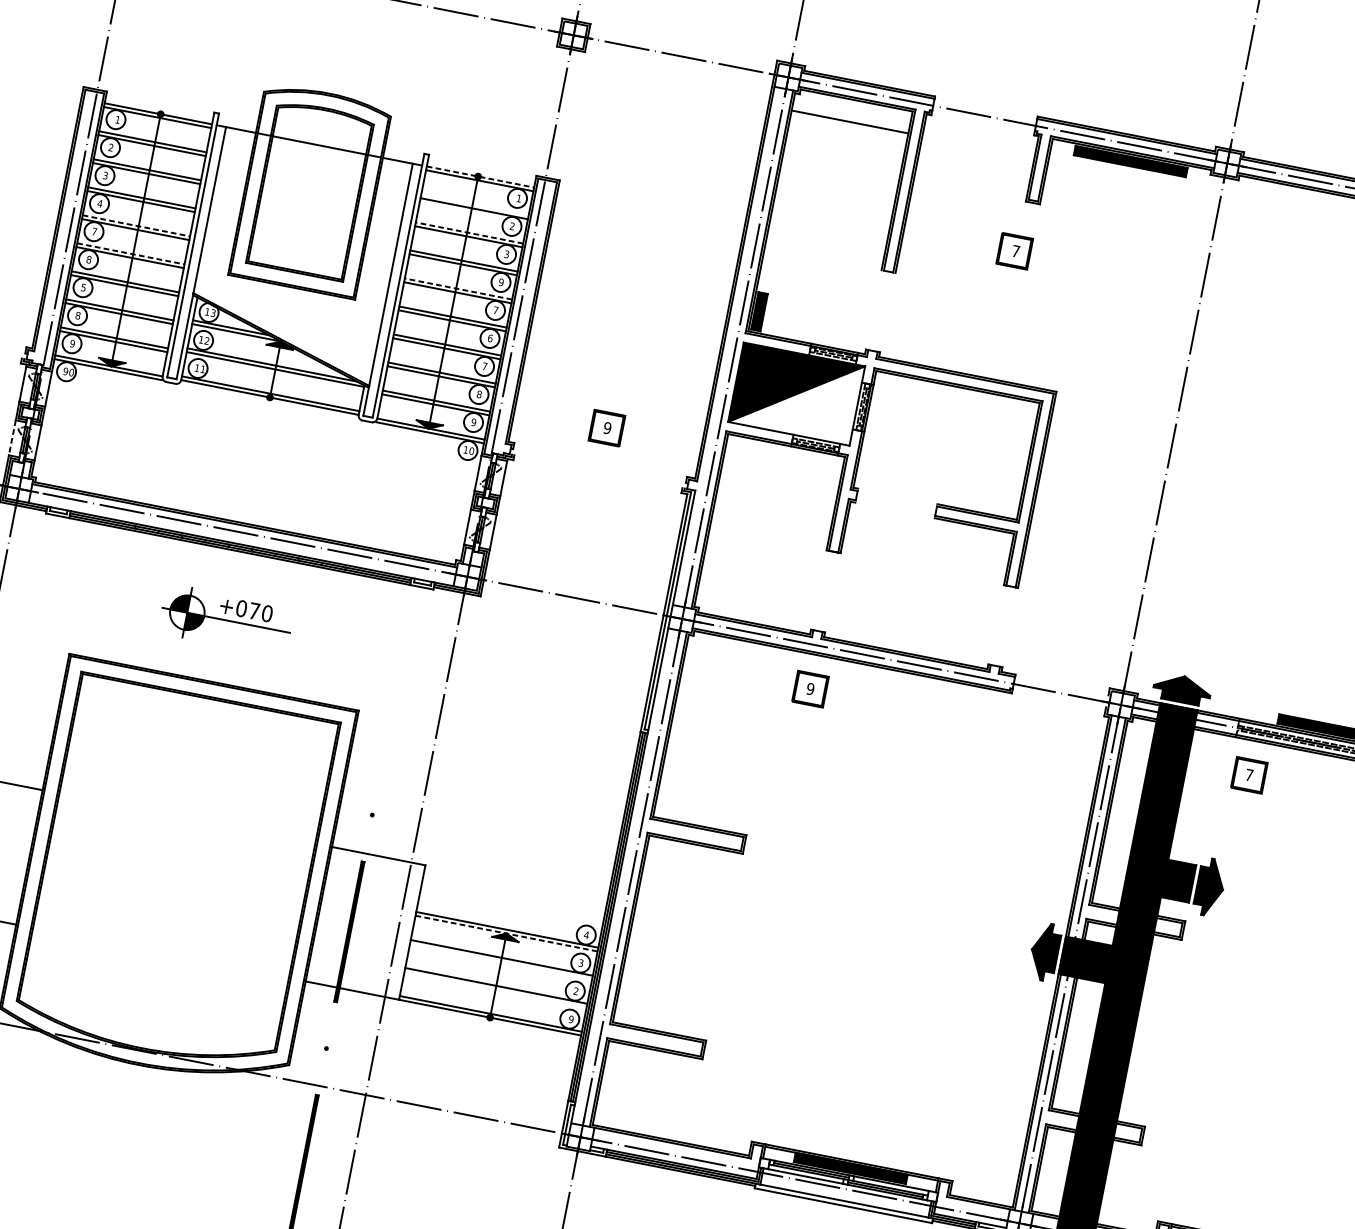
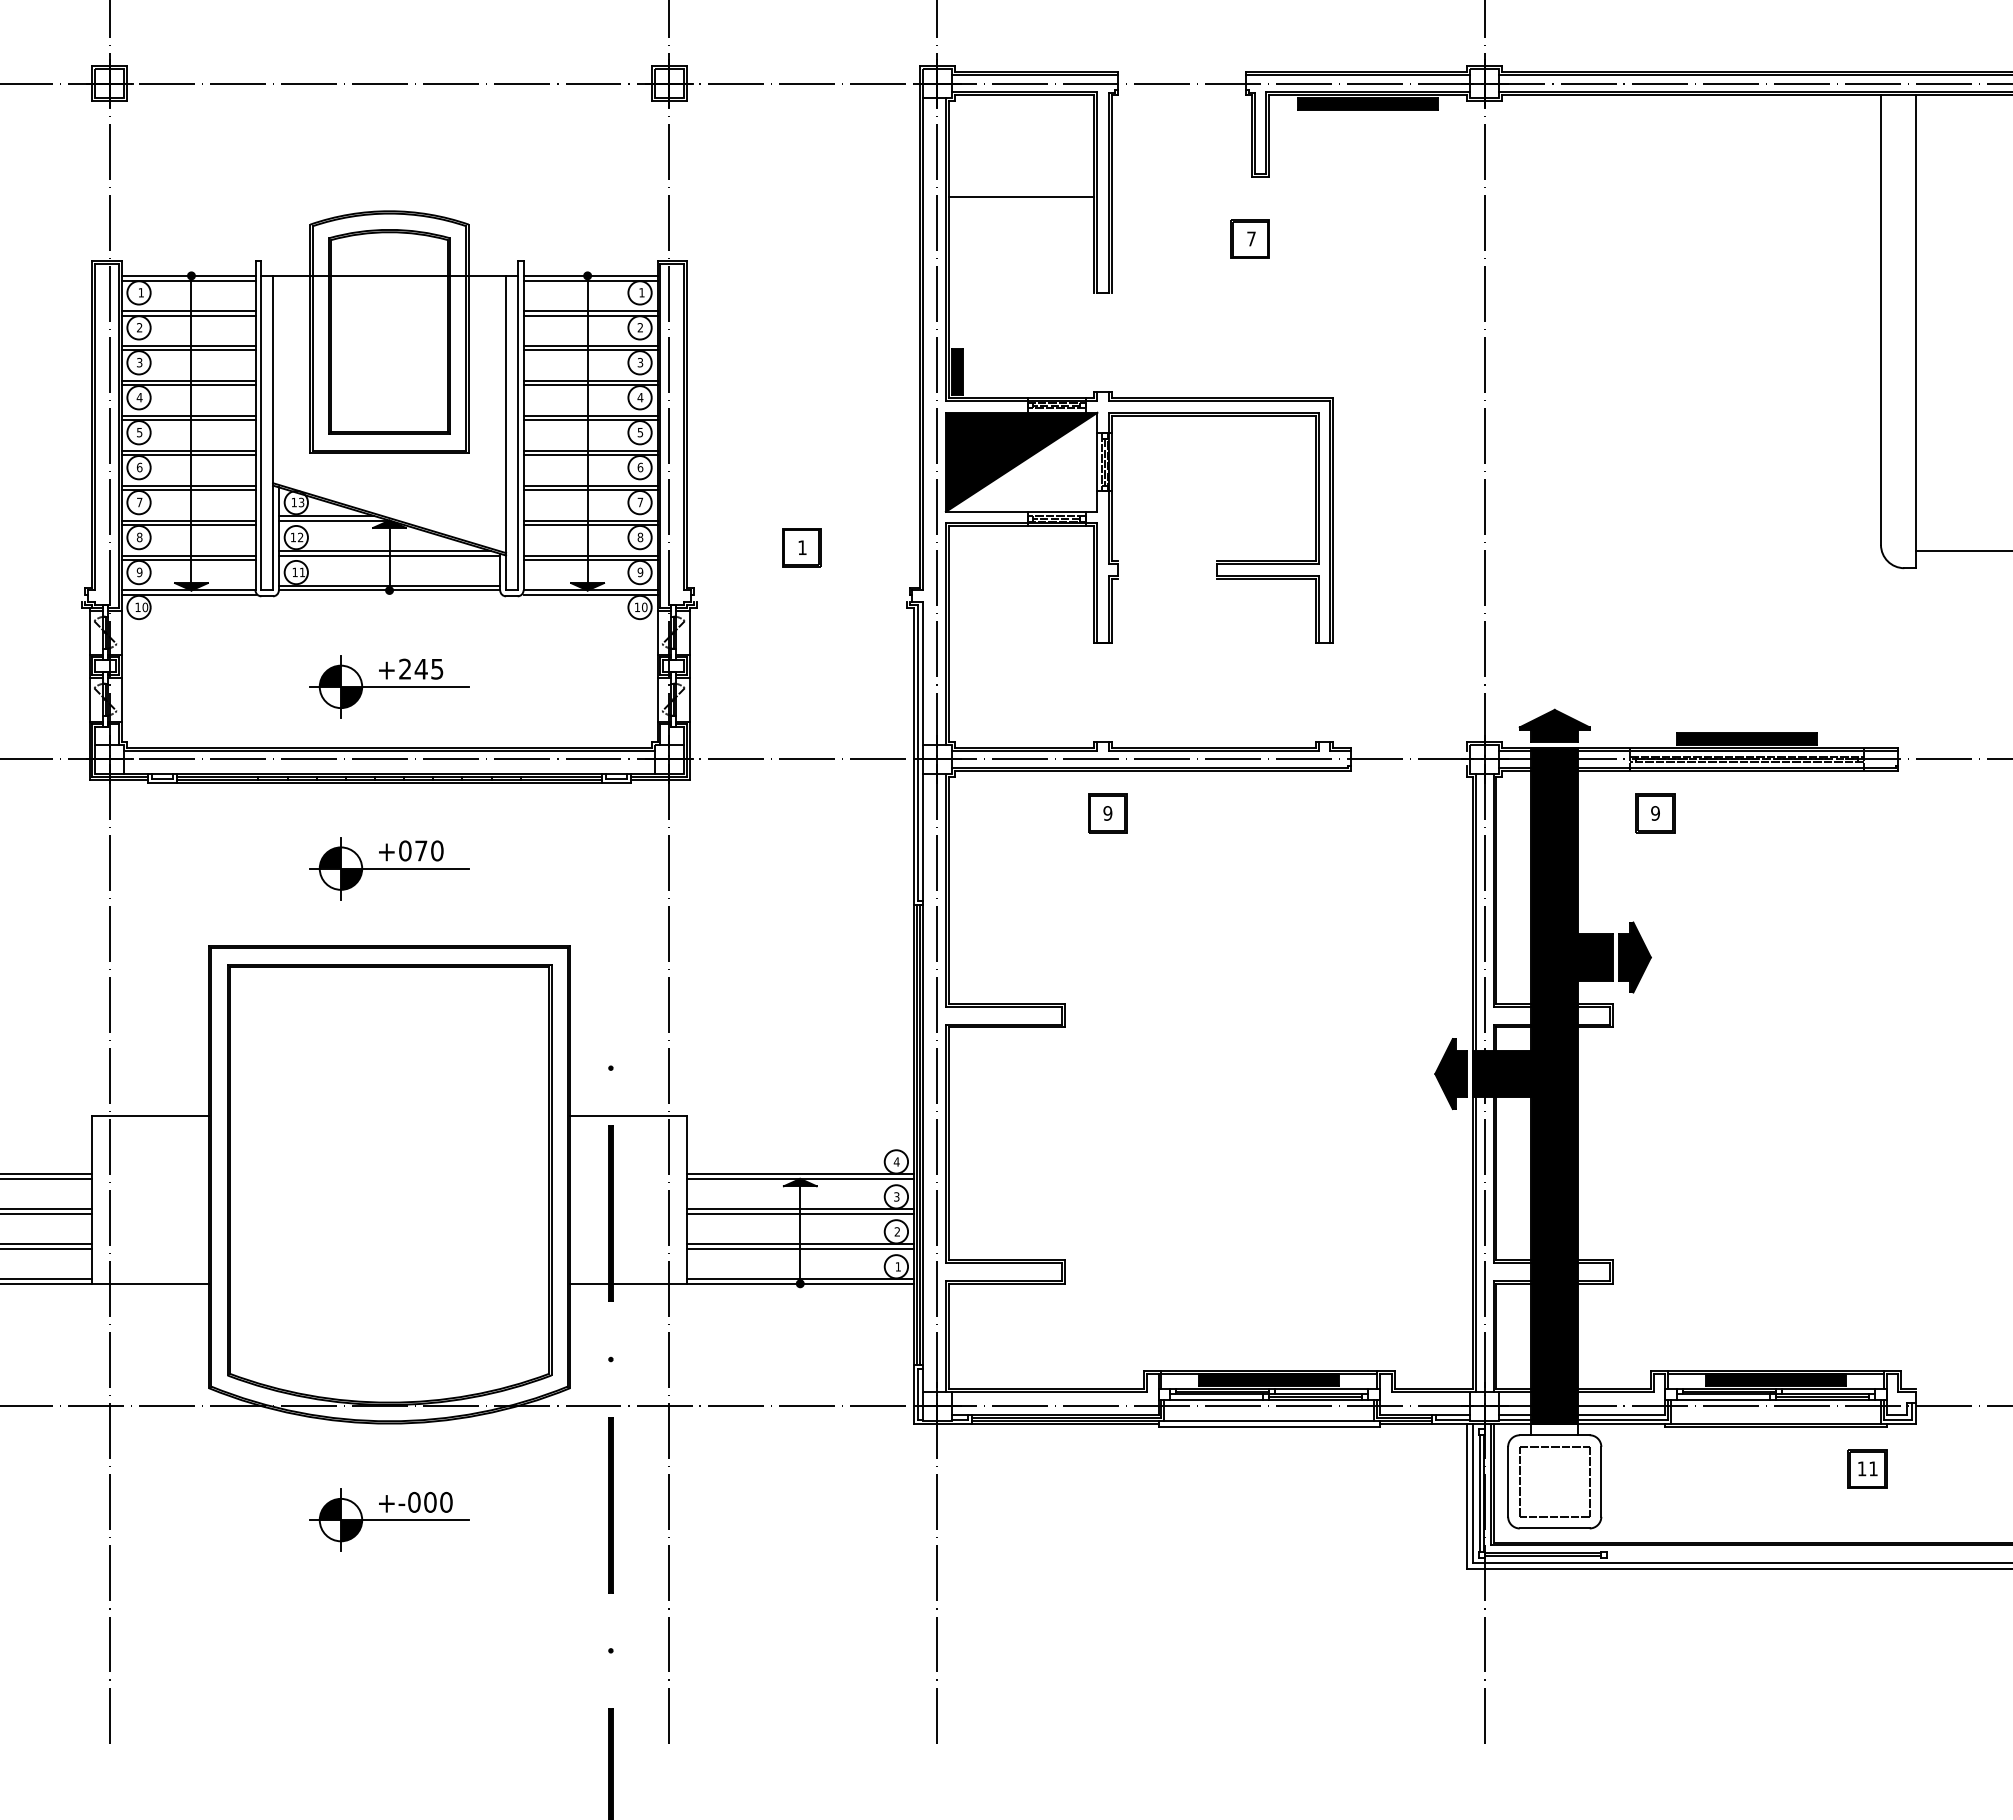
line: (849, 121) -> (1021, 196), moved
line: (480, 176) -> (590, 275), dashed -> solid
line: (475, 204) -> (590, 310), added
line: (136, 225) -> (188, 415), dashed -> solid
text: (94, 231) -> (139, 432), 7 -> 5
line: (469, 232) -> (590, 345), dashed -> solid
line: (130, 253) -> (188, 450), dashed -> solid
text: (88, 259) -> (139, 467), 8 -> 6
text: (501, 282) -> (640, 397), 9 -> 4
text: (83, 287) -> (139, 502), 5 -> 7
line: (458, 288) -> (590, 415), dashed -> solid
text: (495, 310) -> (640, 432), 7 -> 5
text: (65, 371) -> (137, 607), 90 -> 10
text: (607, 427) -> (802, 547), 9 -> 1
line: (12, 437) -> (89, 699), dashed -> solid
part: (254, 474) -> (389, 686), added
text: (1249, 775) -> (1655, 813), 7 -> 9
line: (506, 933) -> (800, 1178), dashed -> solid
line: (500, 961) -> (799, 1213), added
line: (495, 989) -> (799, 1248), added
text: (571, 1019) -> (898, 1266), 9 -> 1
part: (123, 1141) -> (389, 1519), added

